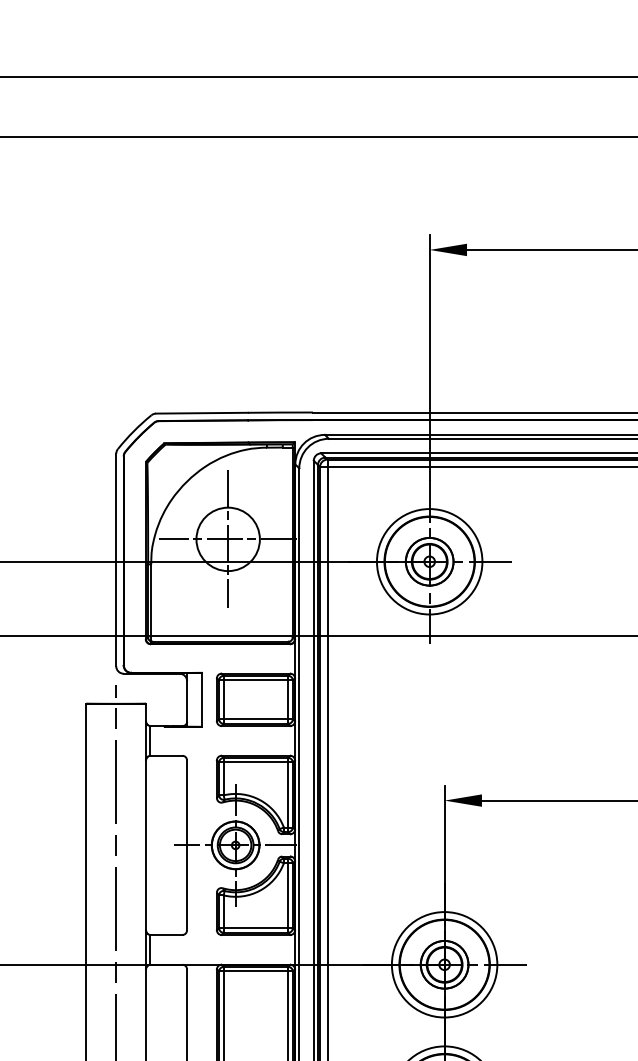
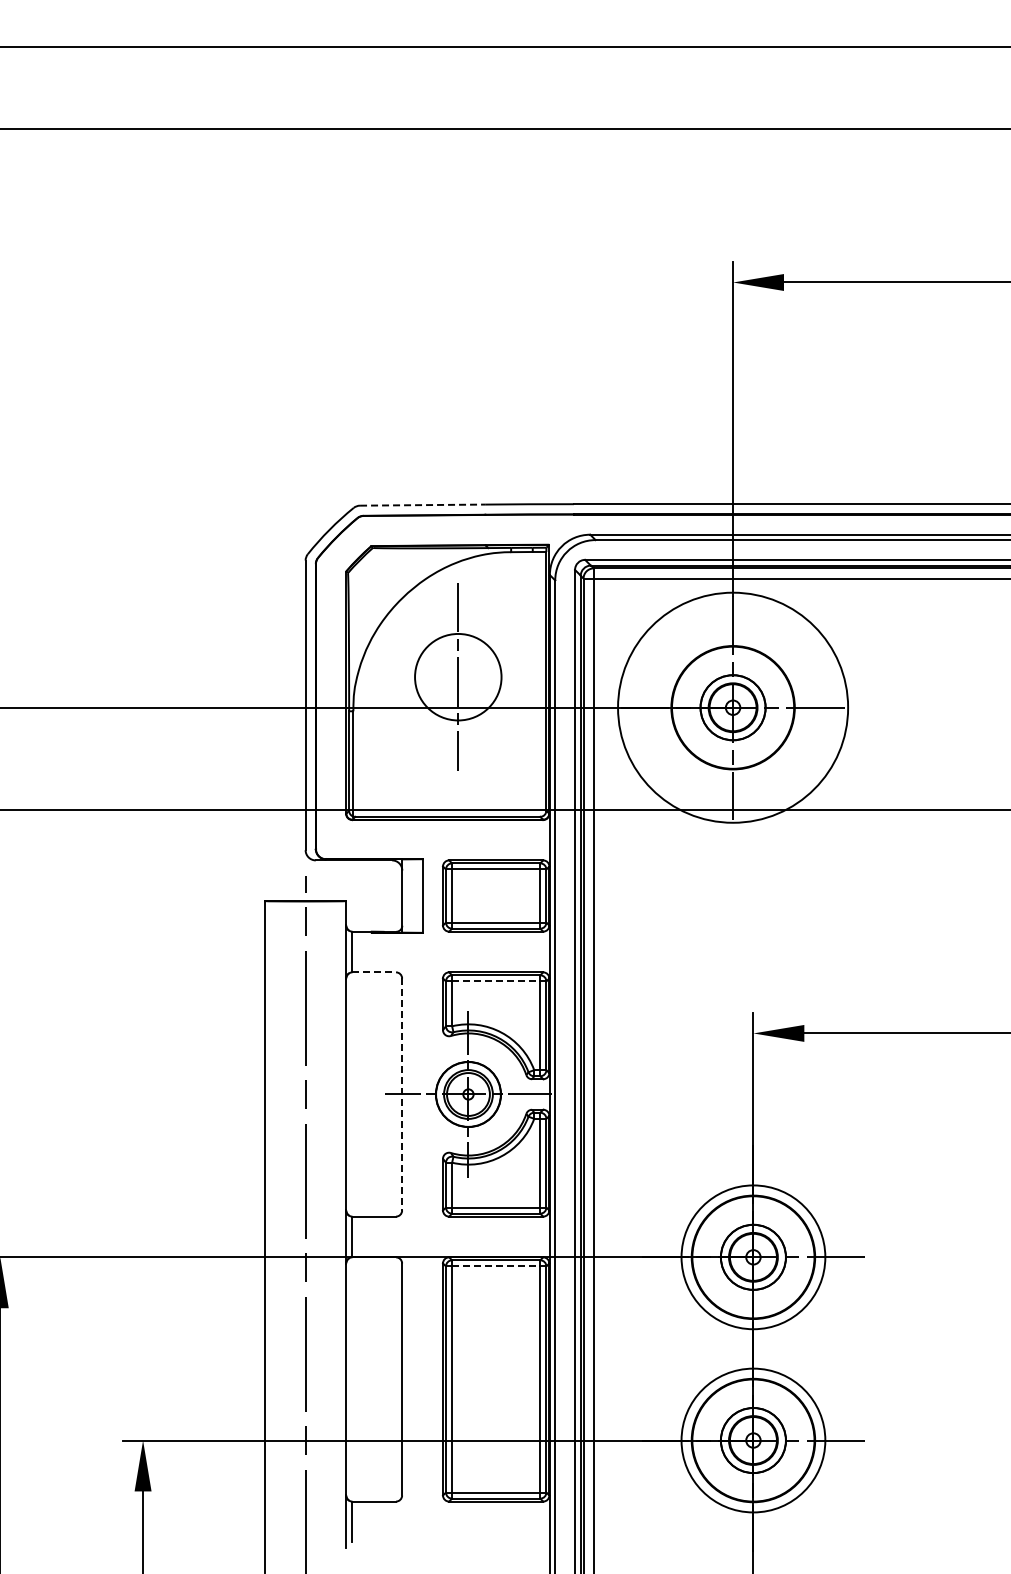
line: (201, 413) -> (422, 505), solid -> dashed
line: (228, 539) -> (458, 677), removed
circle: (429, 561) -> (732, 707), size x1.6
line: (166, 755) -> (374, 972), solid -> dashed
line: (256, 762) -> (496, 981), solid -> dashed
line: (187, 846) -> (402, 1095), solid -> dashed
line: (256, 971) -> (496, 1266), solid -> dashed

